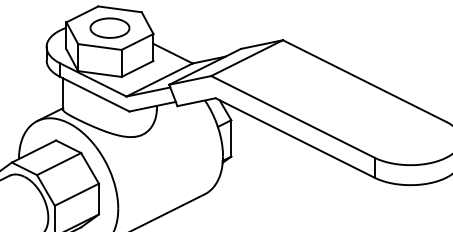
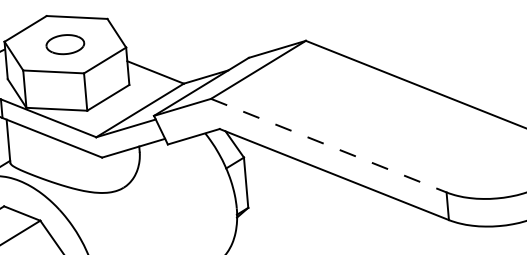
part: (109, 27) -> (64, 43), size x0.7
line: (293, 117) -> (329, 146), solid -> dashed

